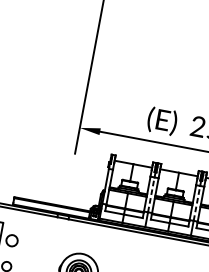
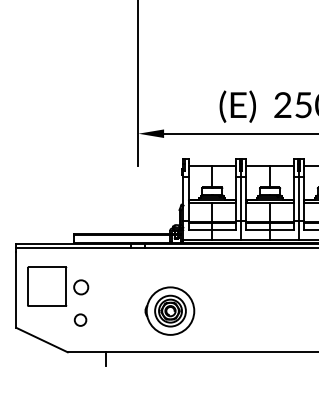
line: (151, 194) -> (241, 198), dashed -> solid
line: (196, 202) -> (298, 198), dashed -> solid

